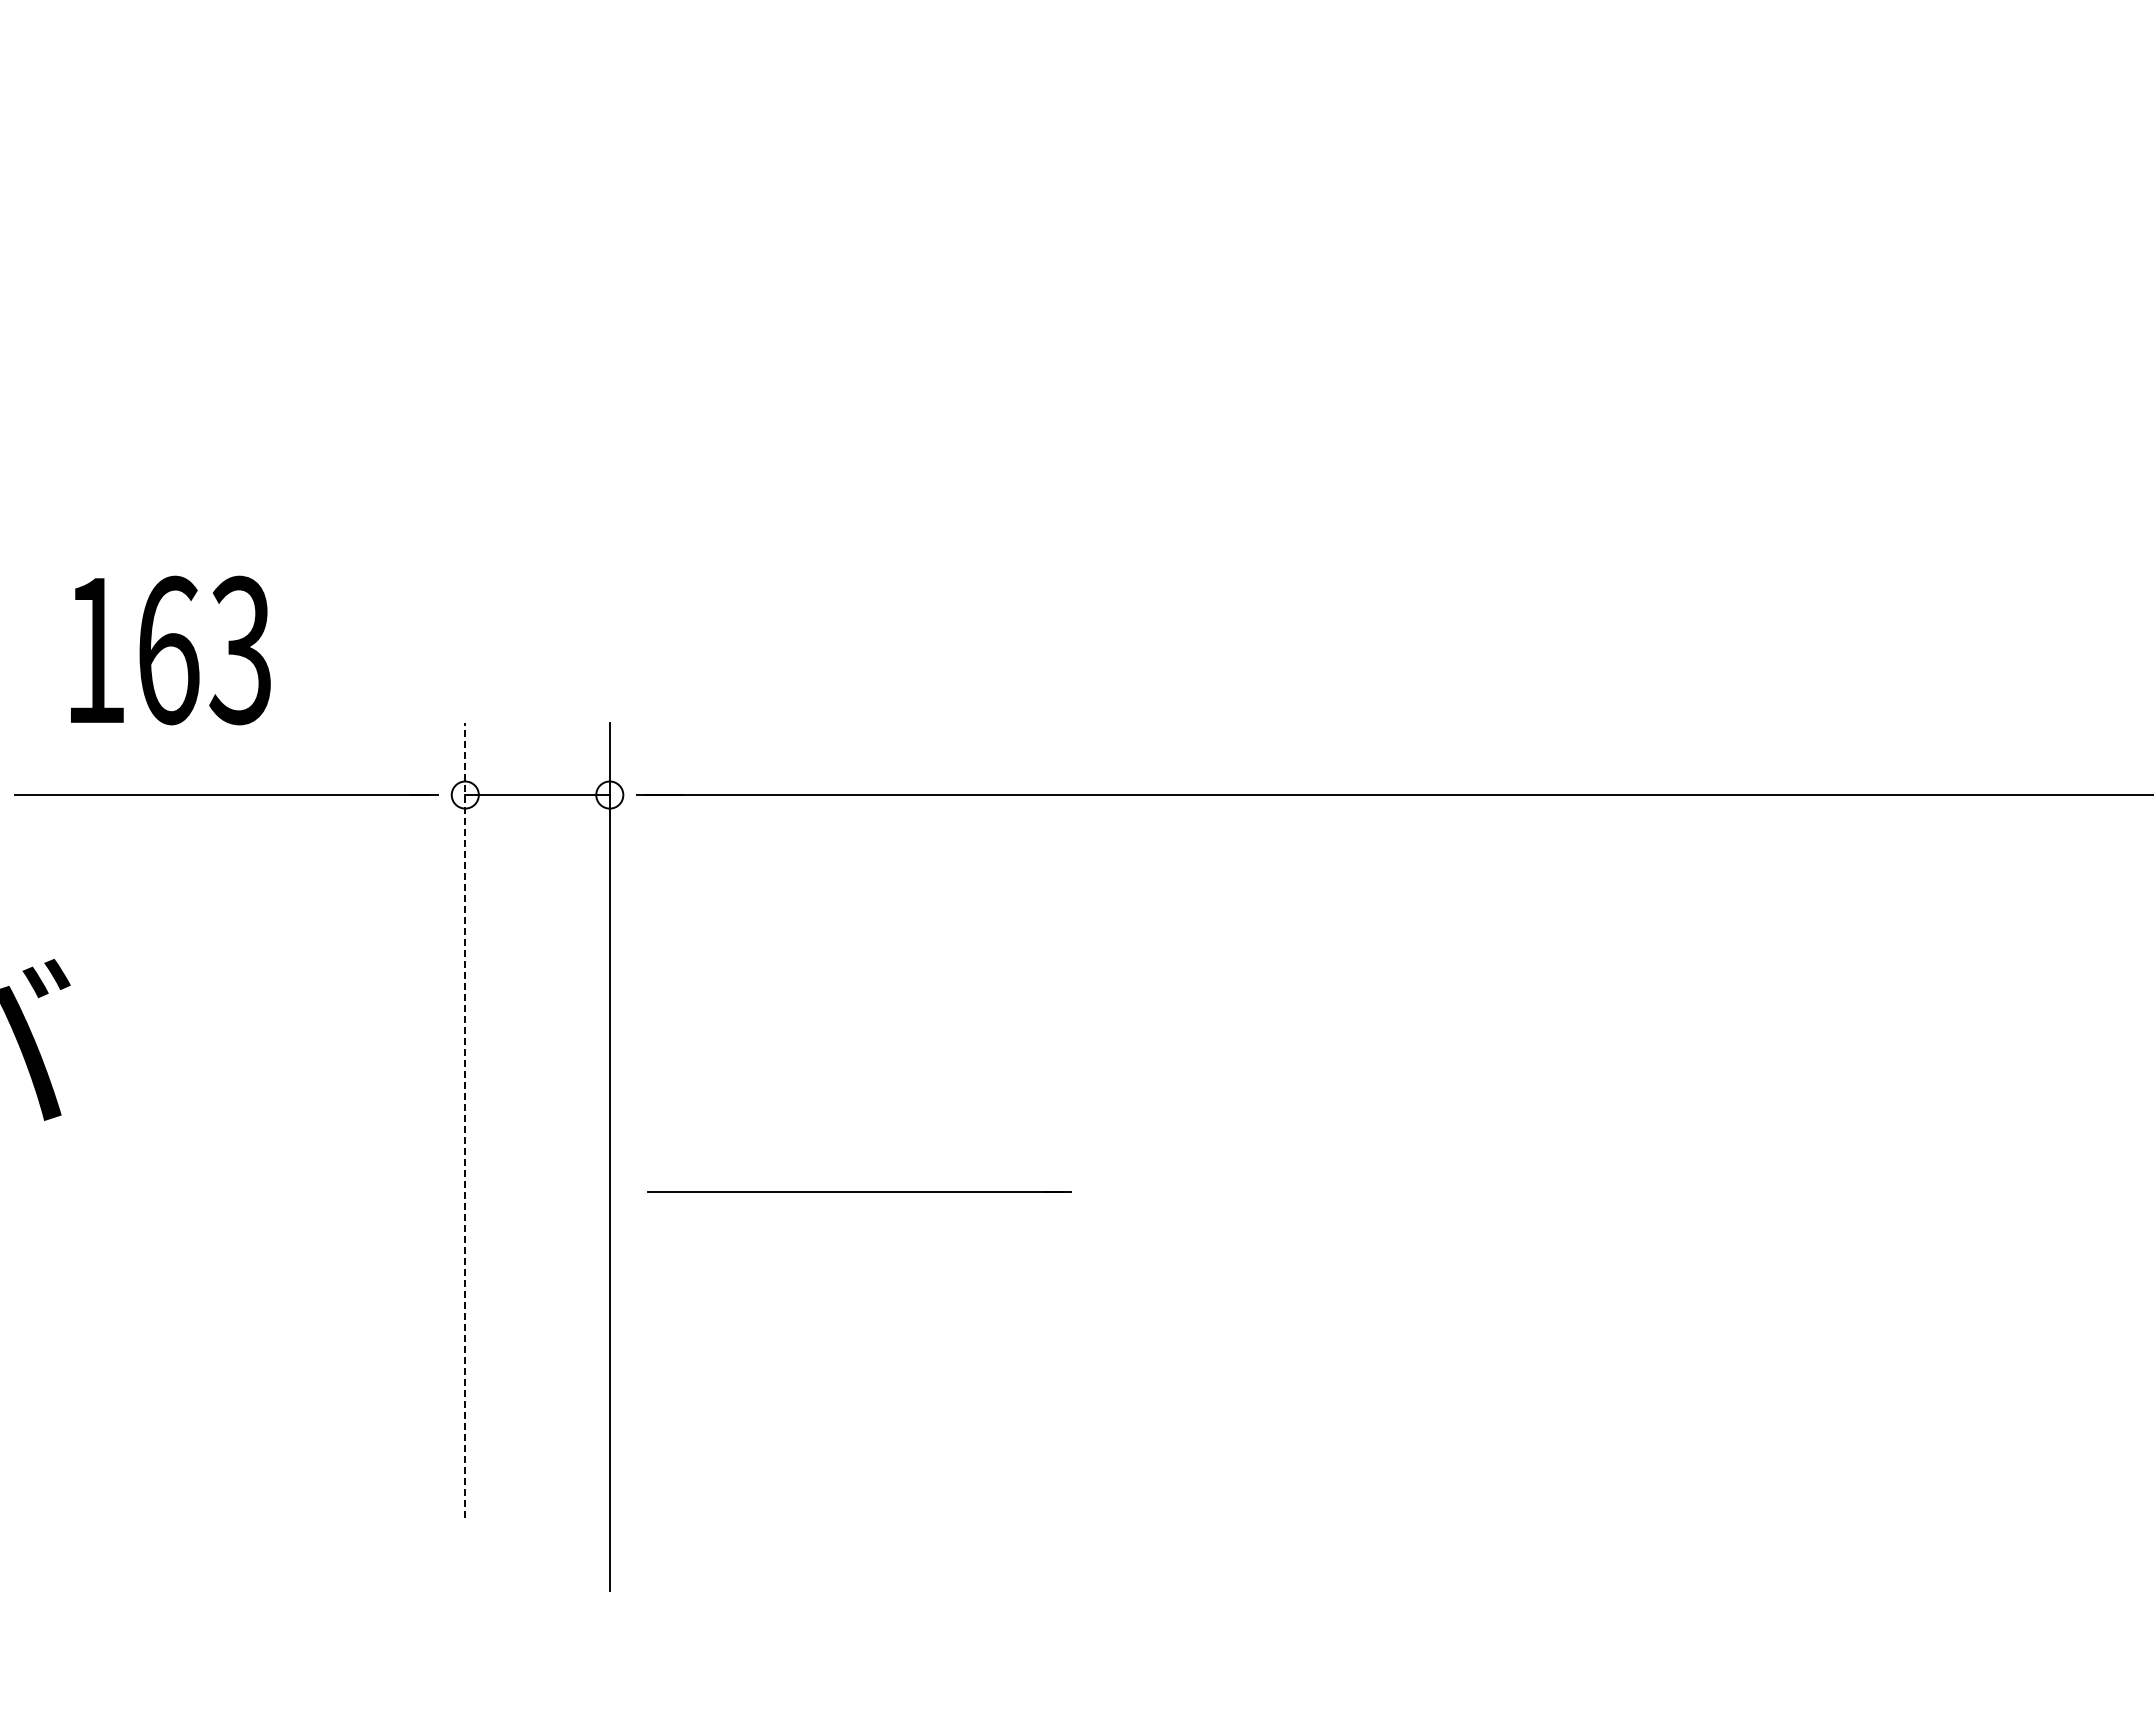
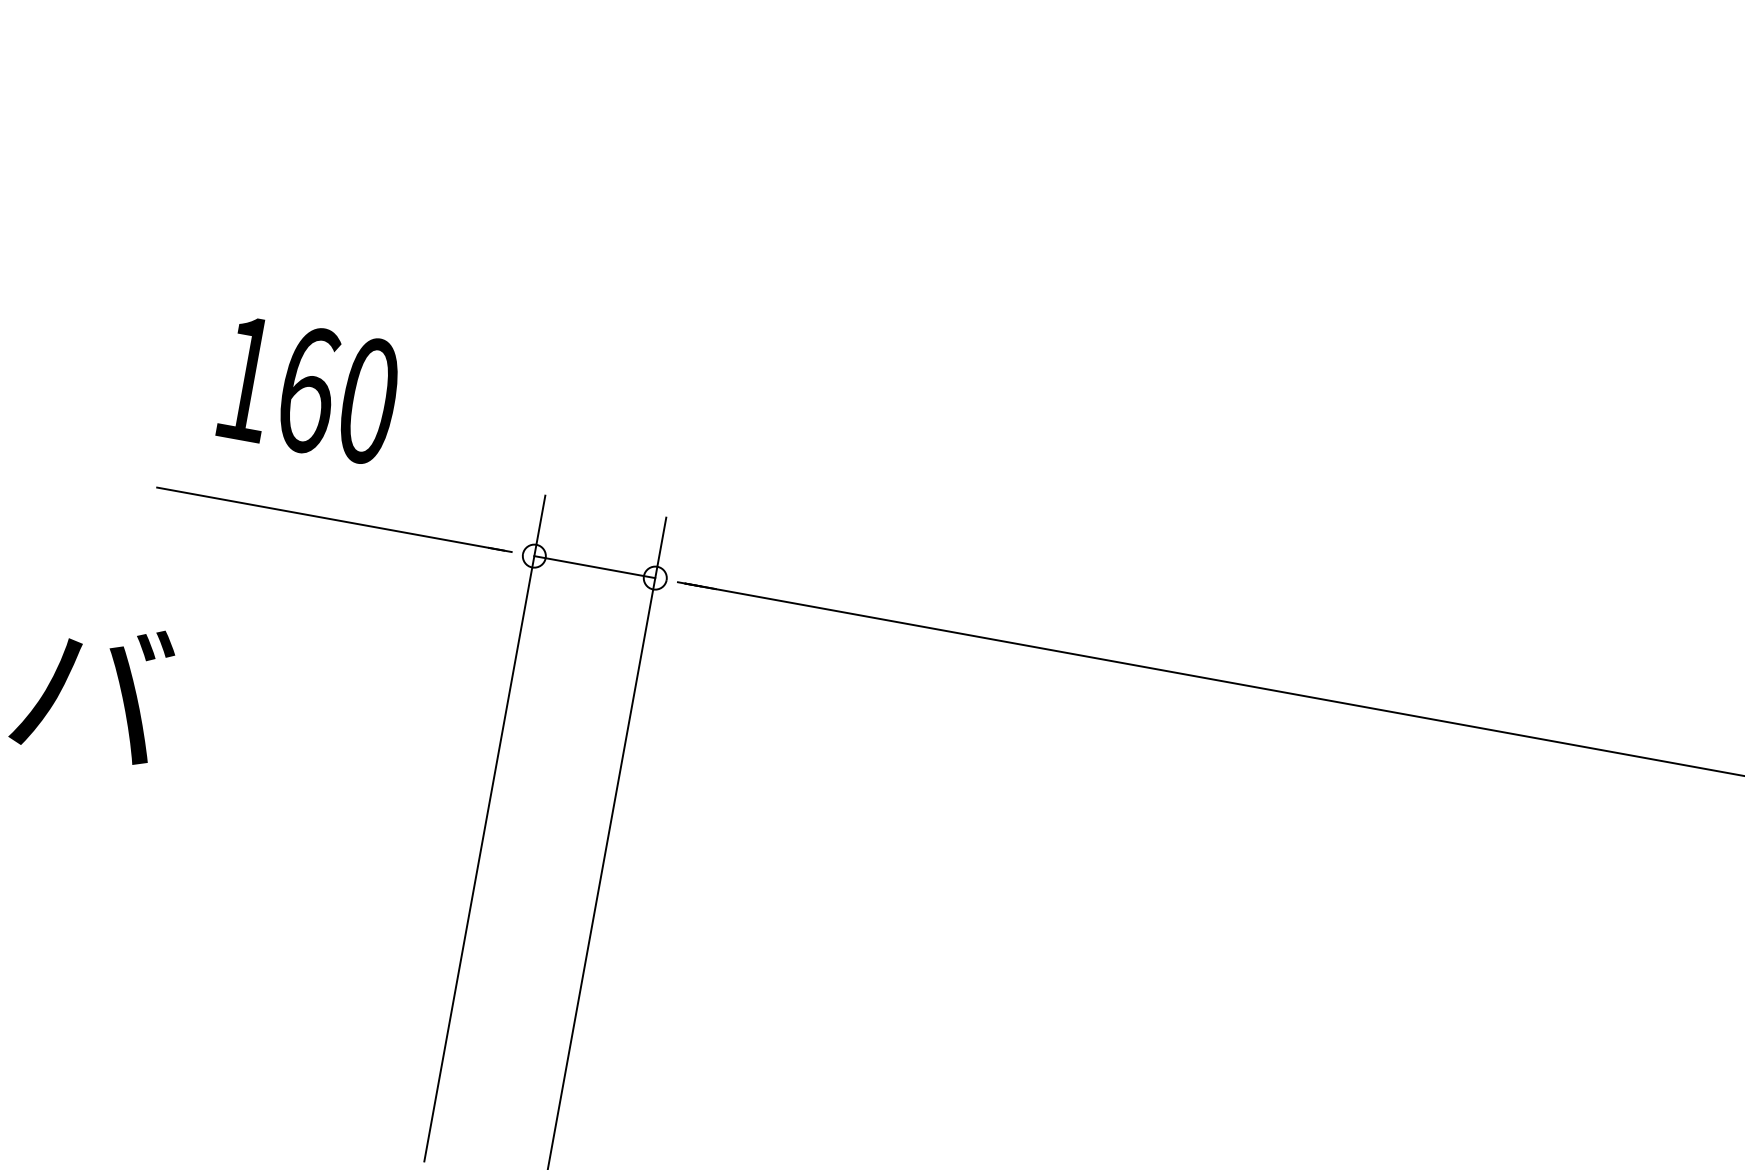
text: (240, 650) -> (368, 400), 163 -> 160
line: (465, 1120) -> (485, 828), dashed -> solid
line: (859, 1191) -> (803, 947), removed

